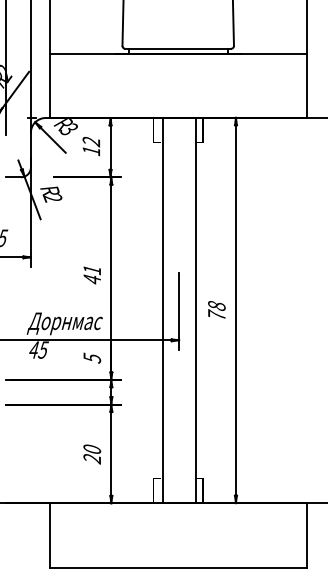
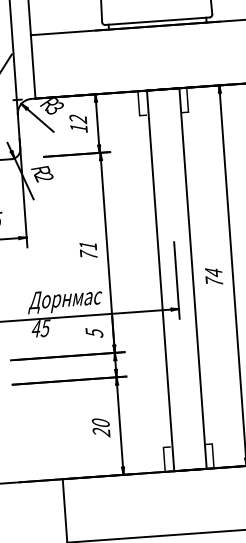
text: (91, 278) -> (88, 254), 41 -> 71
text: (216, 305) -> (213, 272), 78 -> 74

